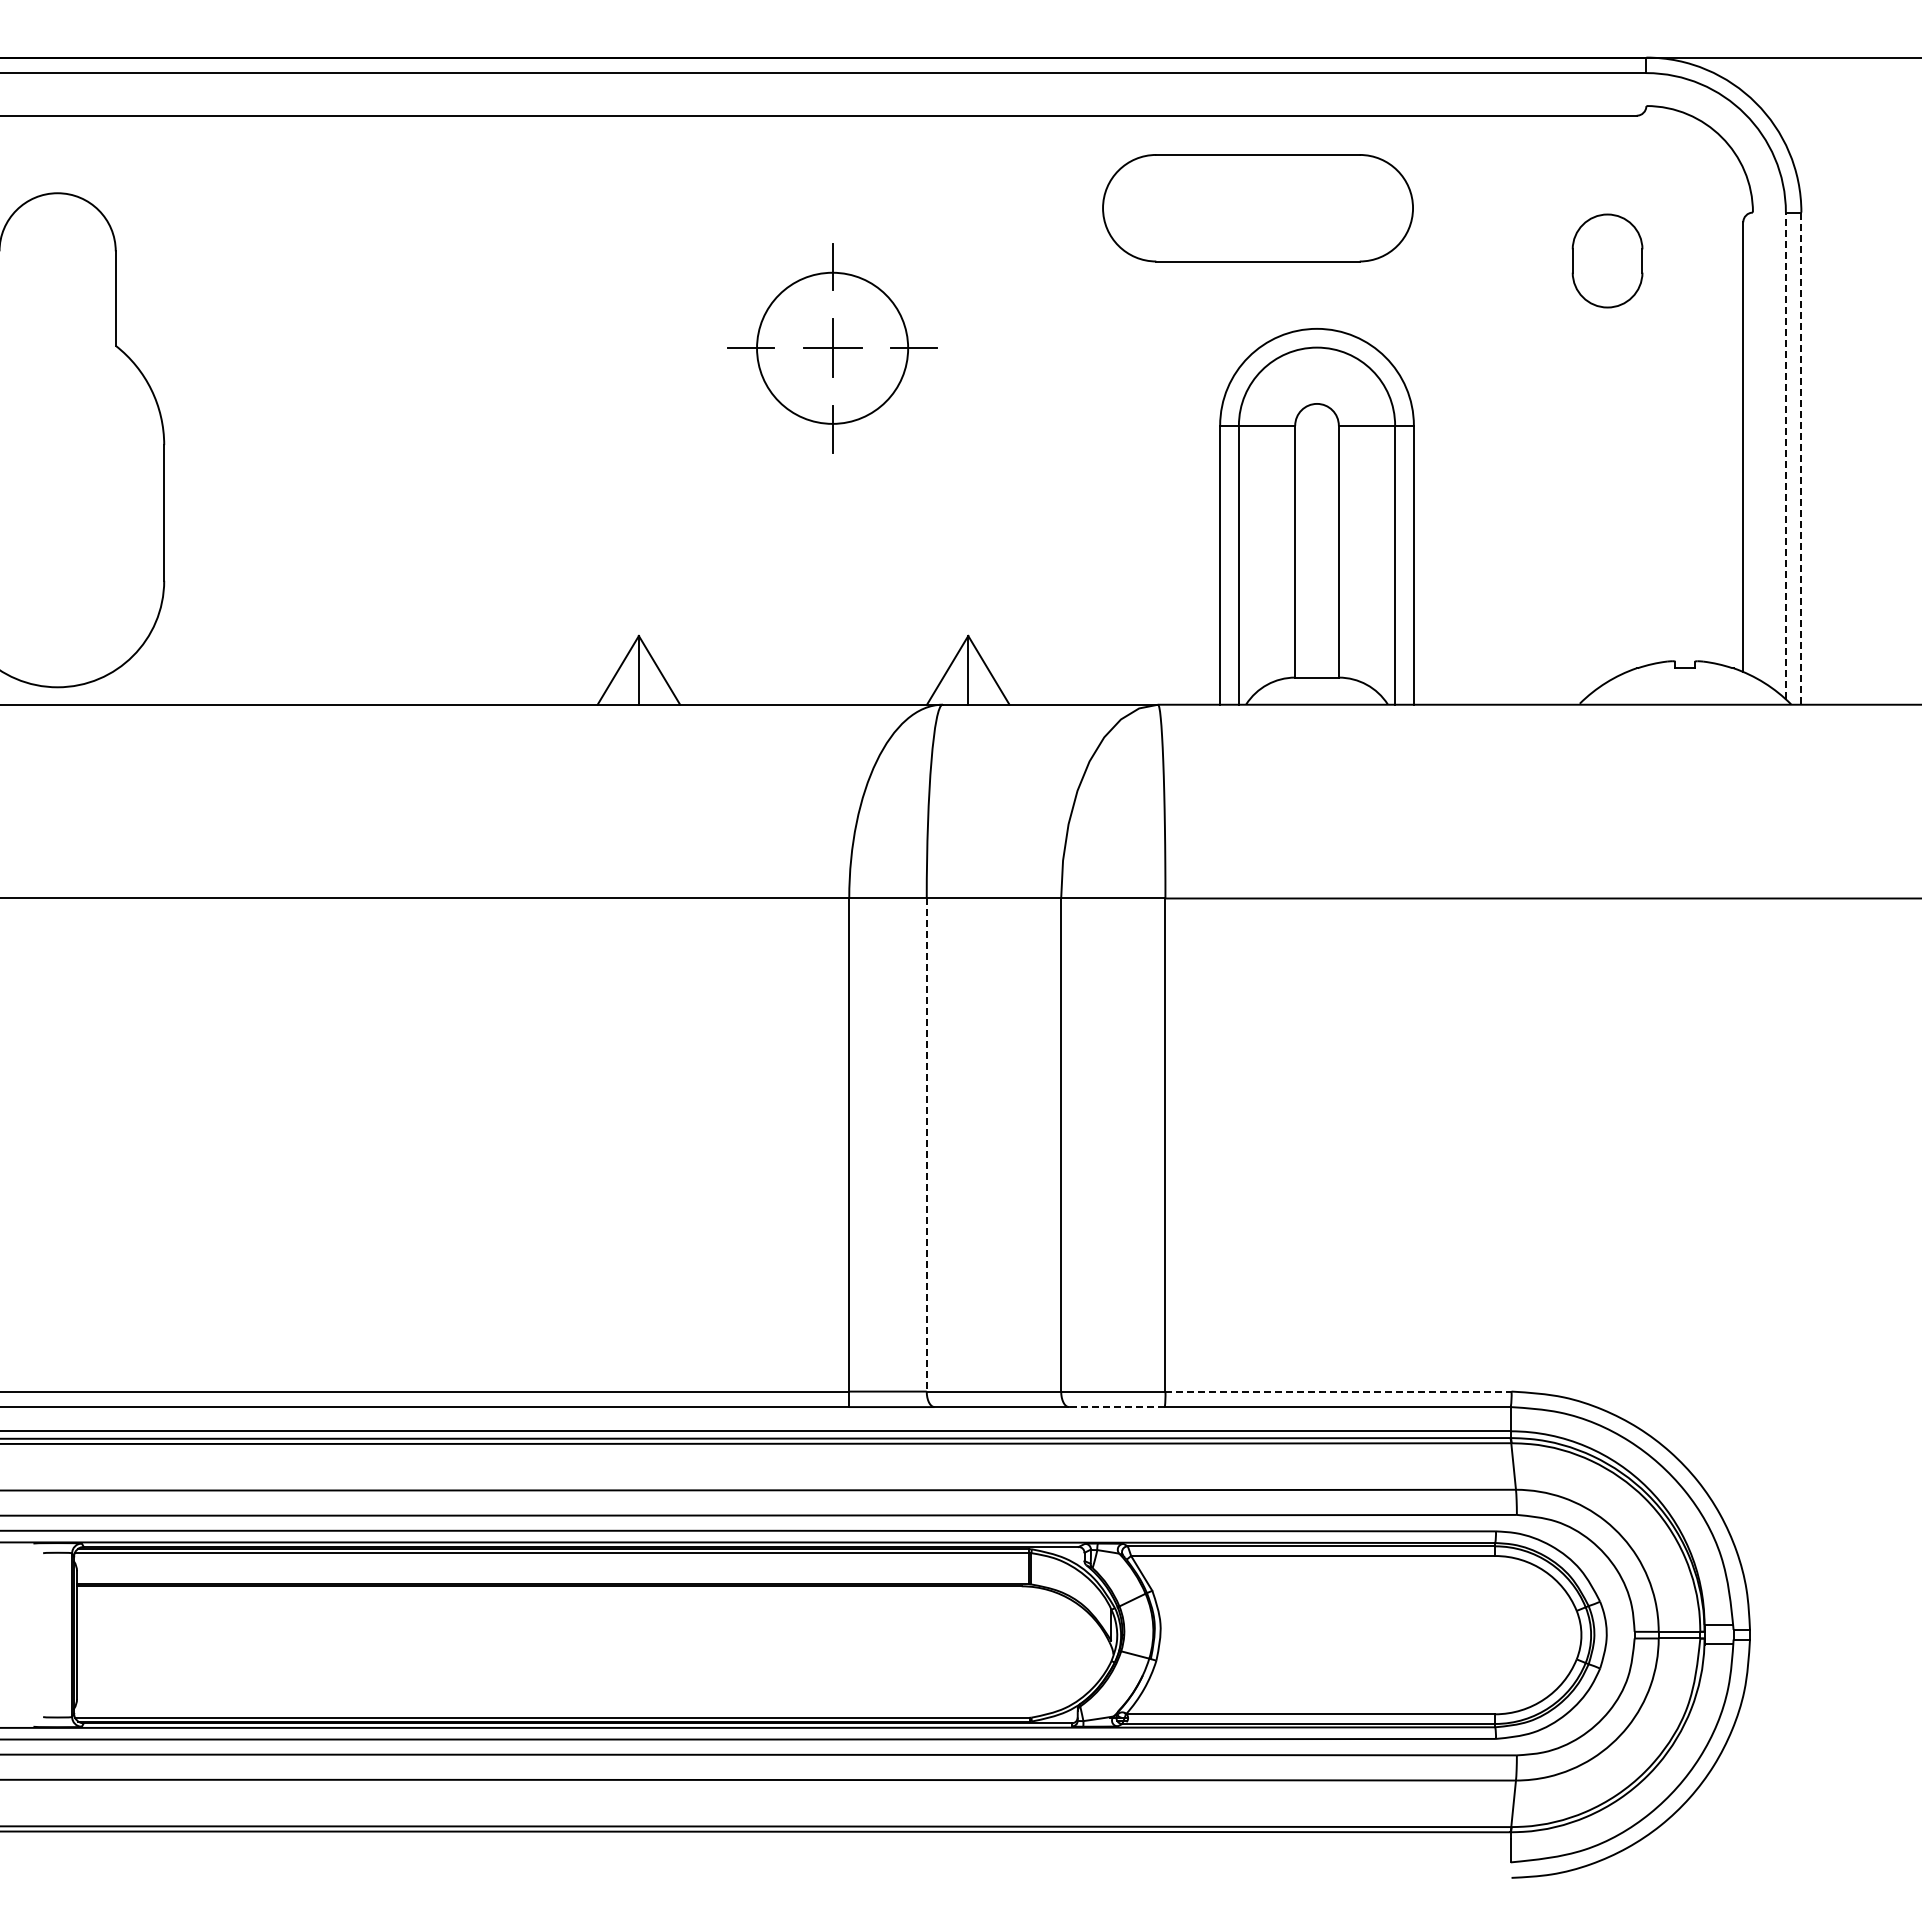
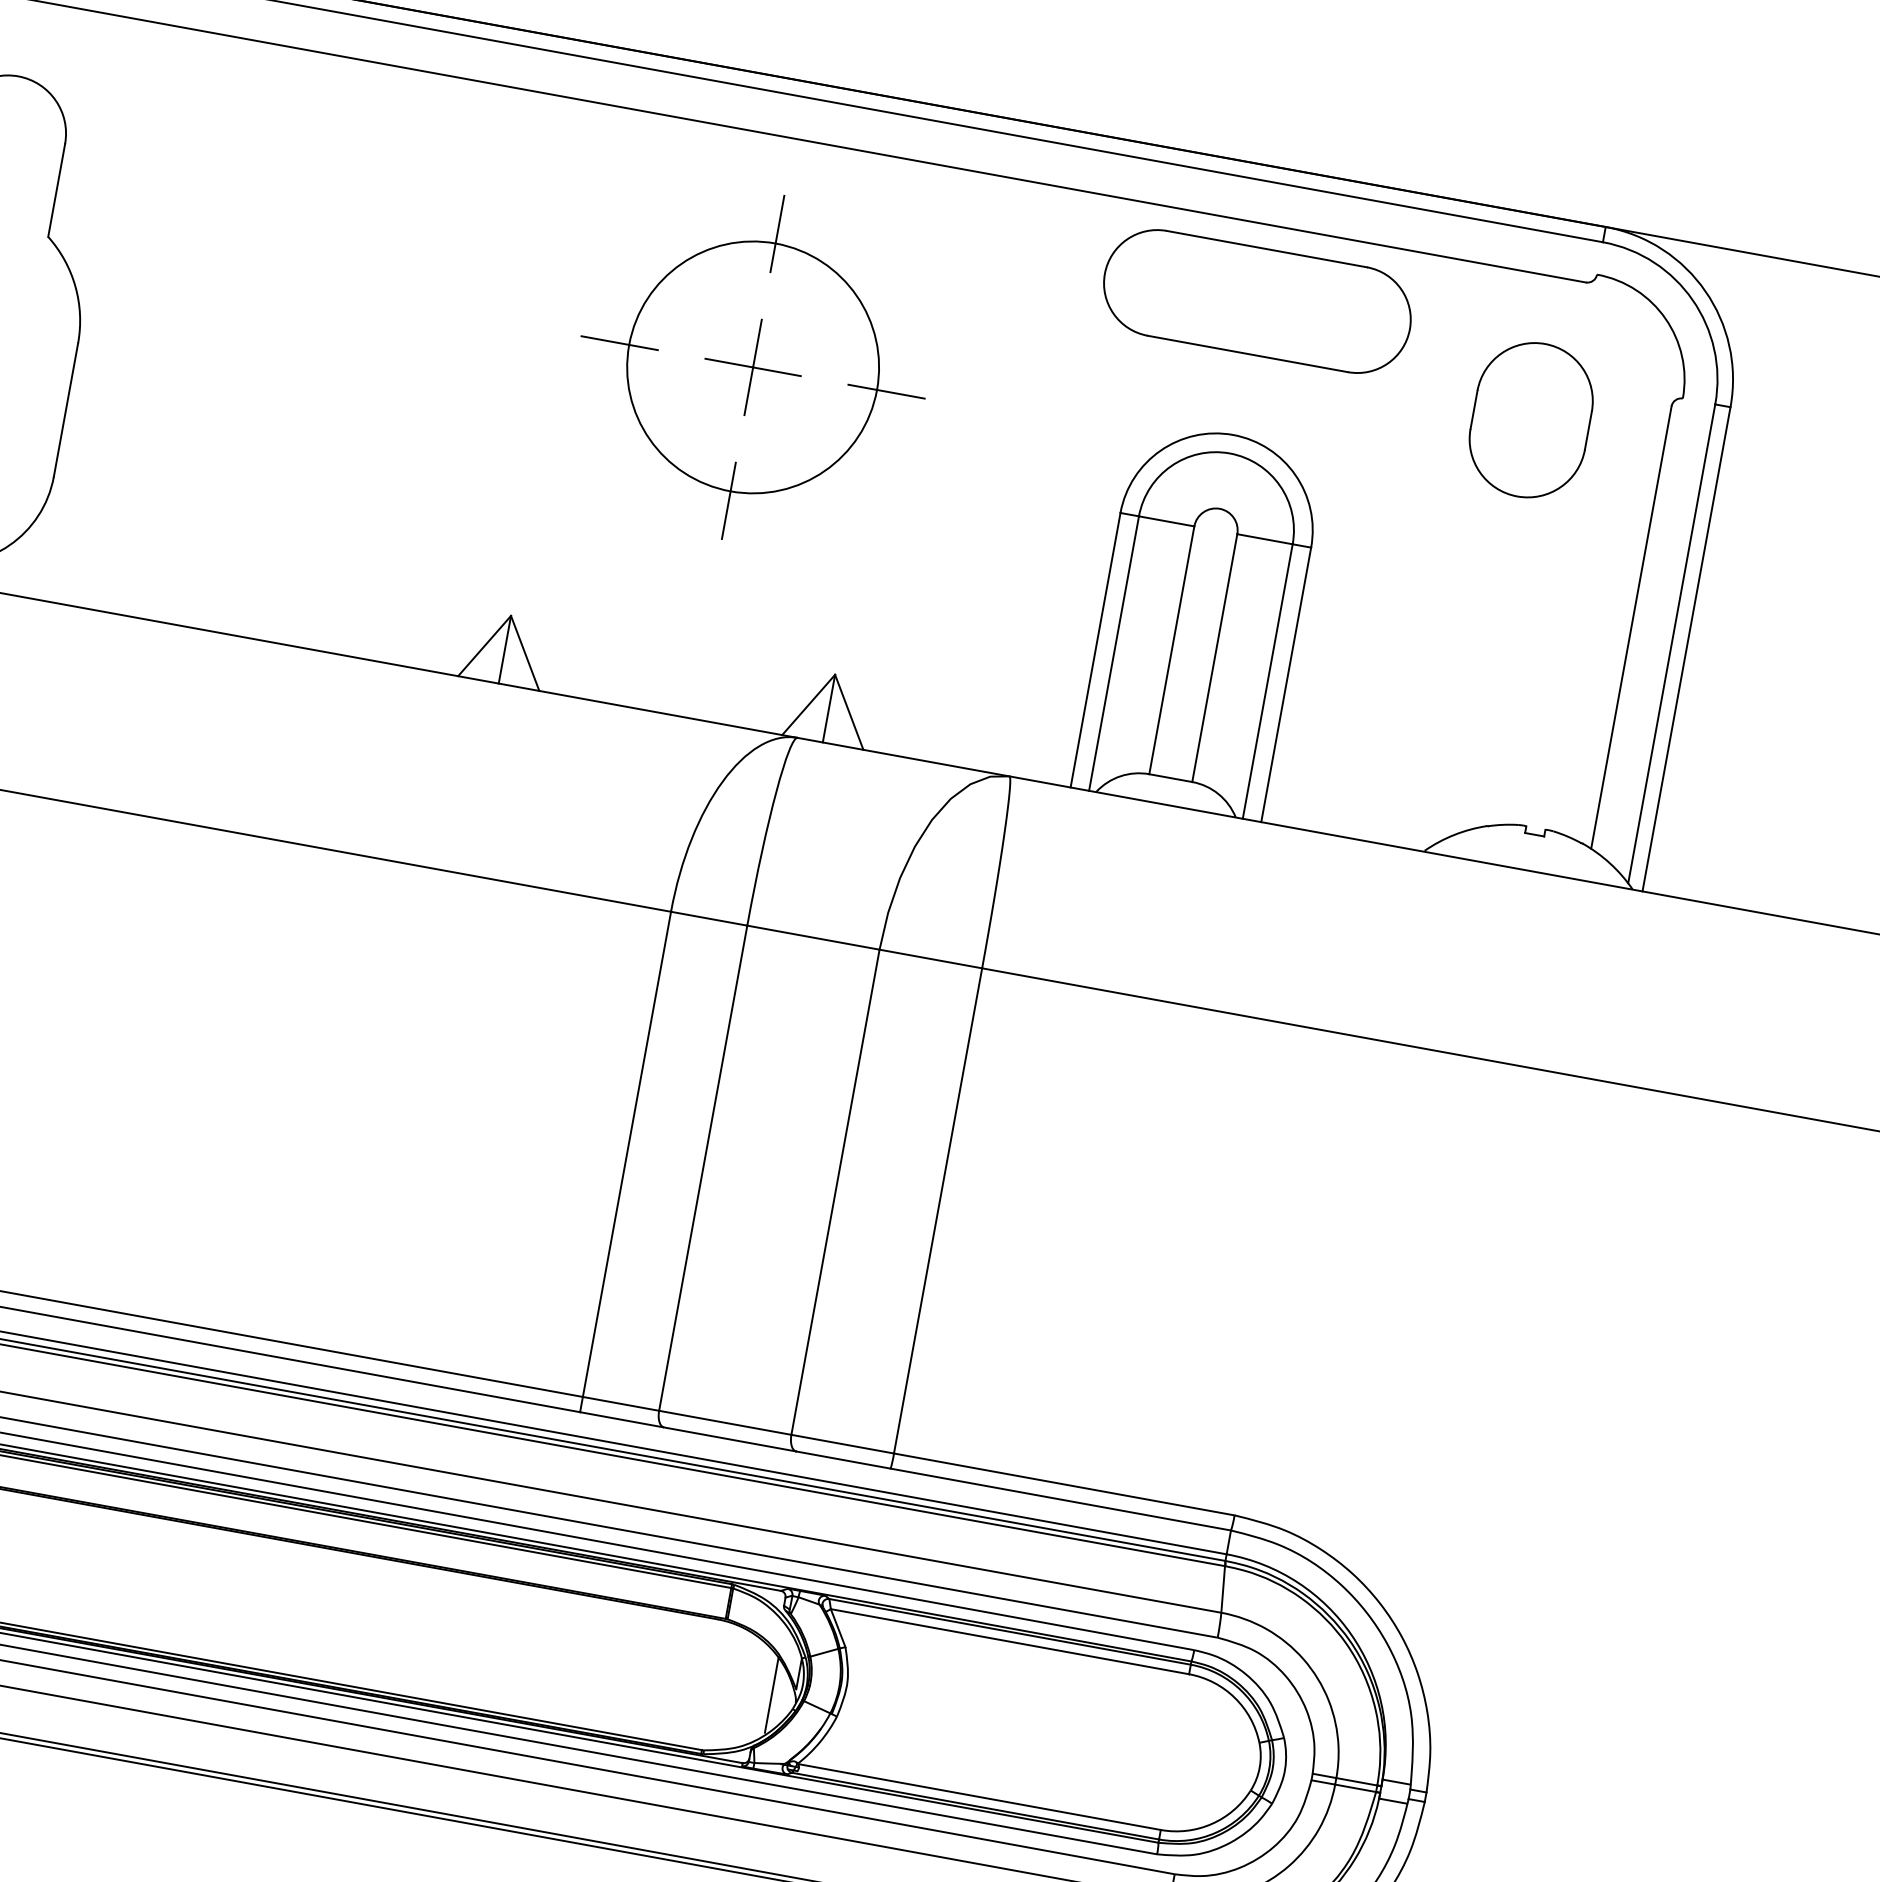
part: (1257, 208) -> (1256, 301), moved
part: (1607, 260) -> (1531, 419), size x1.67
part: (832, 348) -> (752, 367), size x1.67
line: (1785, 455) -> (1671, 643), dashed -> solid
line: (1801, 459) -> (1686, 650), dashed -> solid
line: (926, 1145) -> (702, 1168), dashed -> solid
line: (1338, 1391) -> (1064, 1484), dashed -> solid
line: (1116, 1407) -> (842, 1460), dashed -> solid
line: (1088, 1650) -> (771, 1694), added

